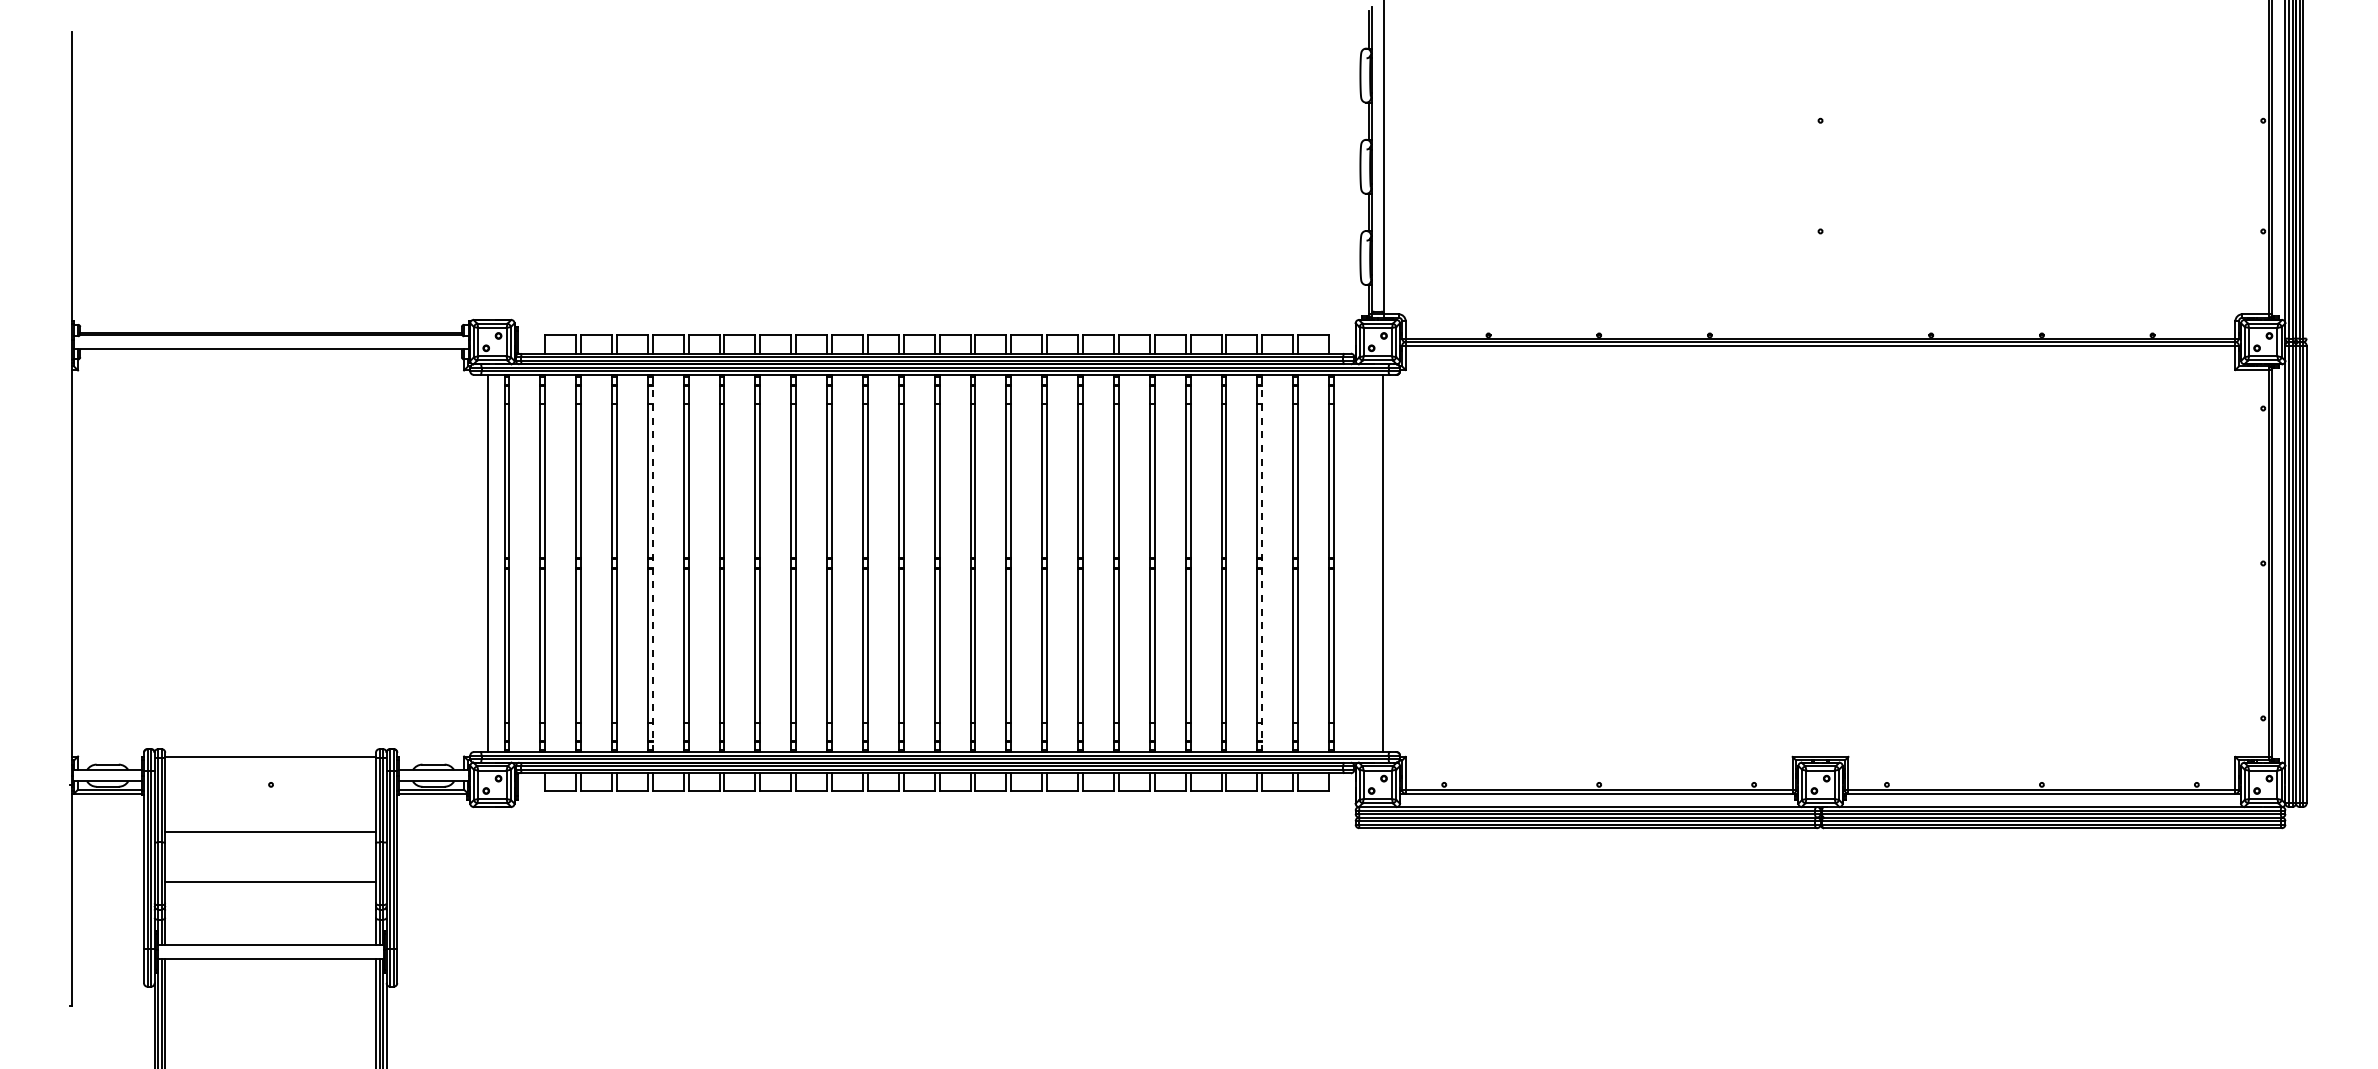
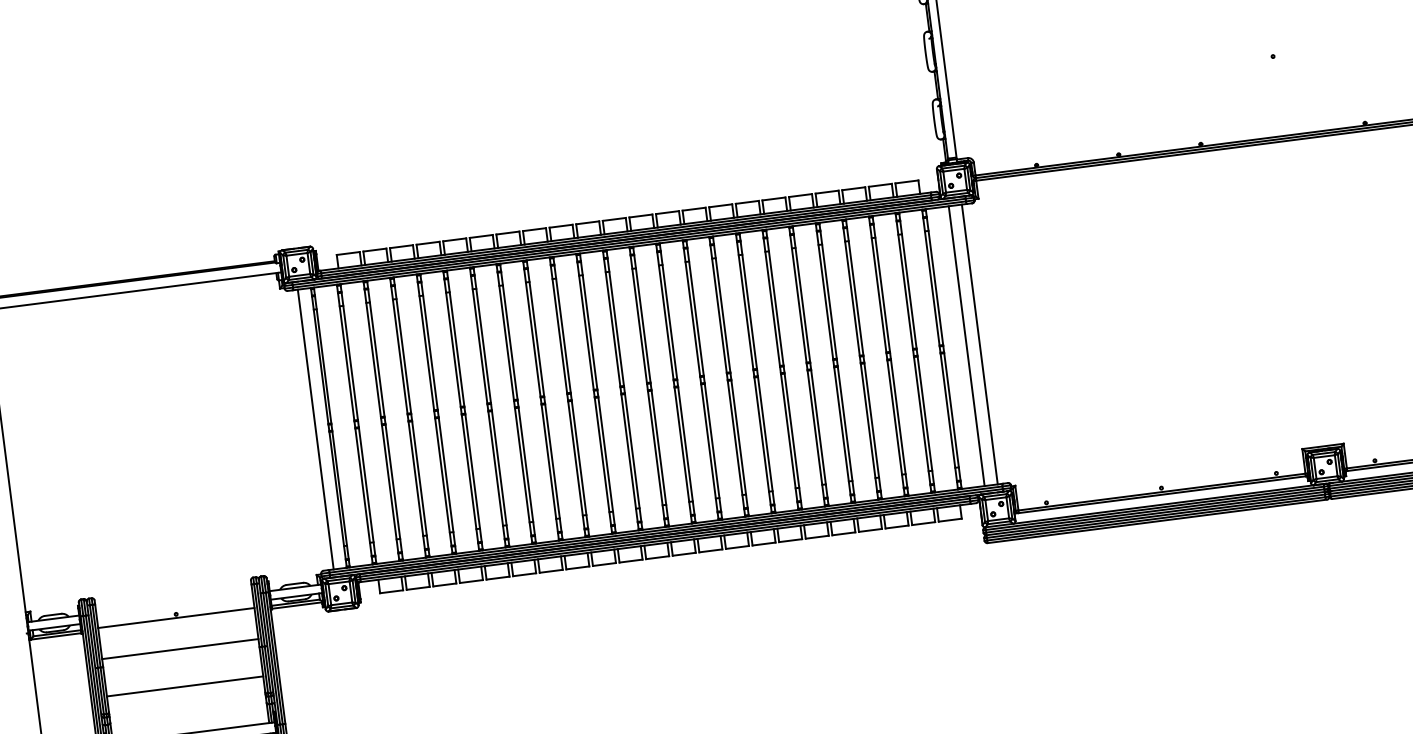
line: (652, 563) -> (438, 413), dashed -> solid
line: (1262, 563) -> (890, 355), dashed -> solid
line: (1365, 563) -> (967, 346), added
line: (270, 756) -> (176, 617), moved

